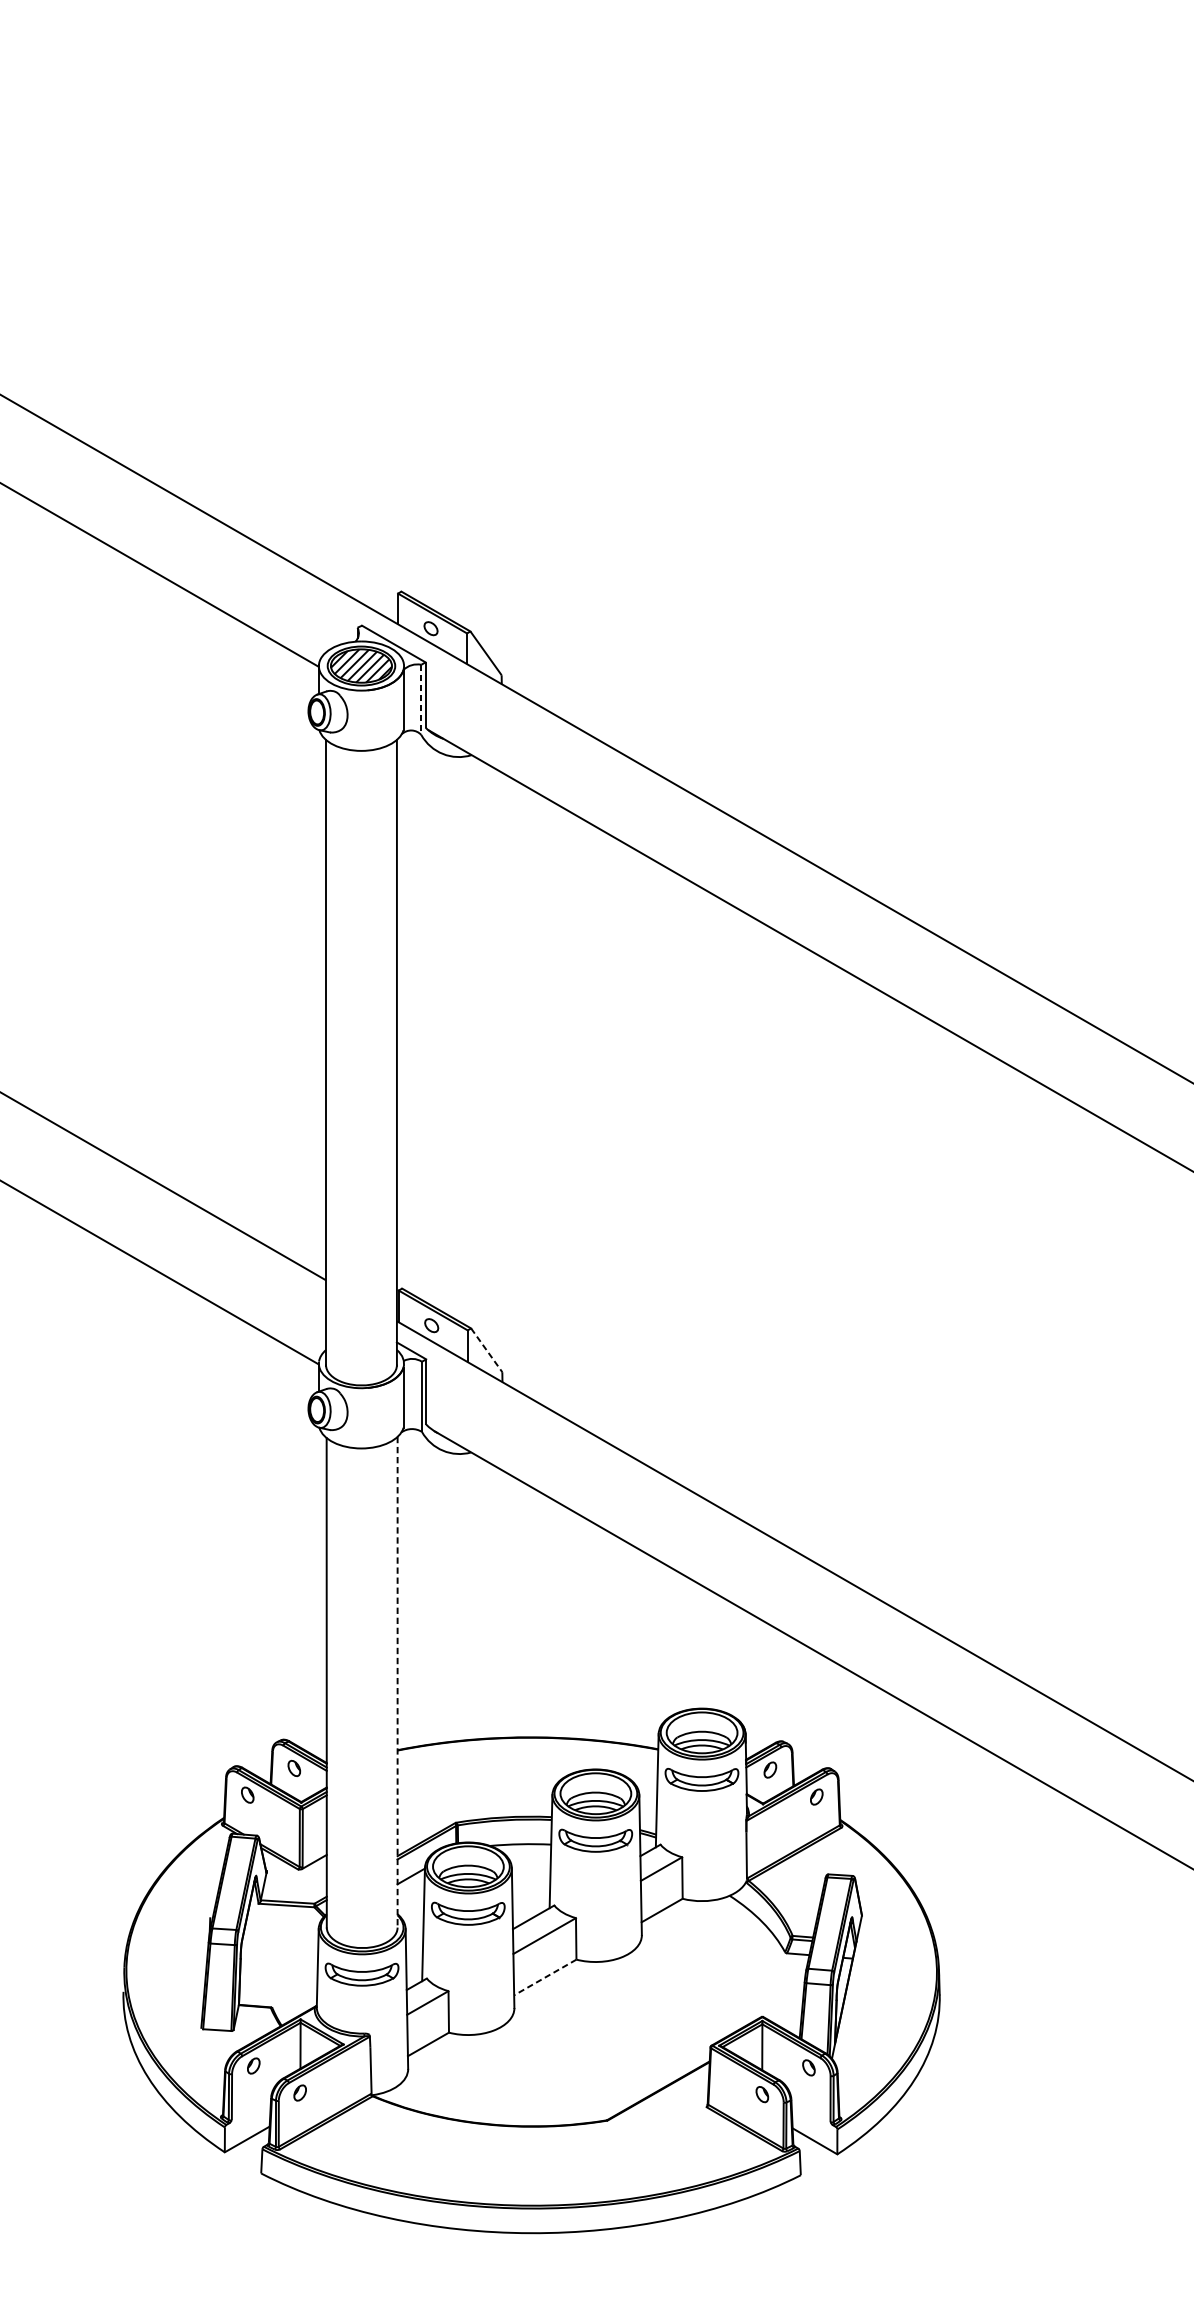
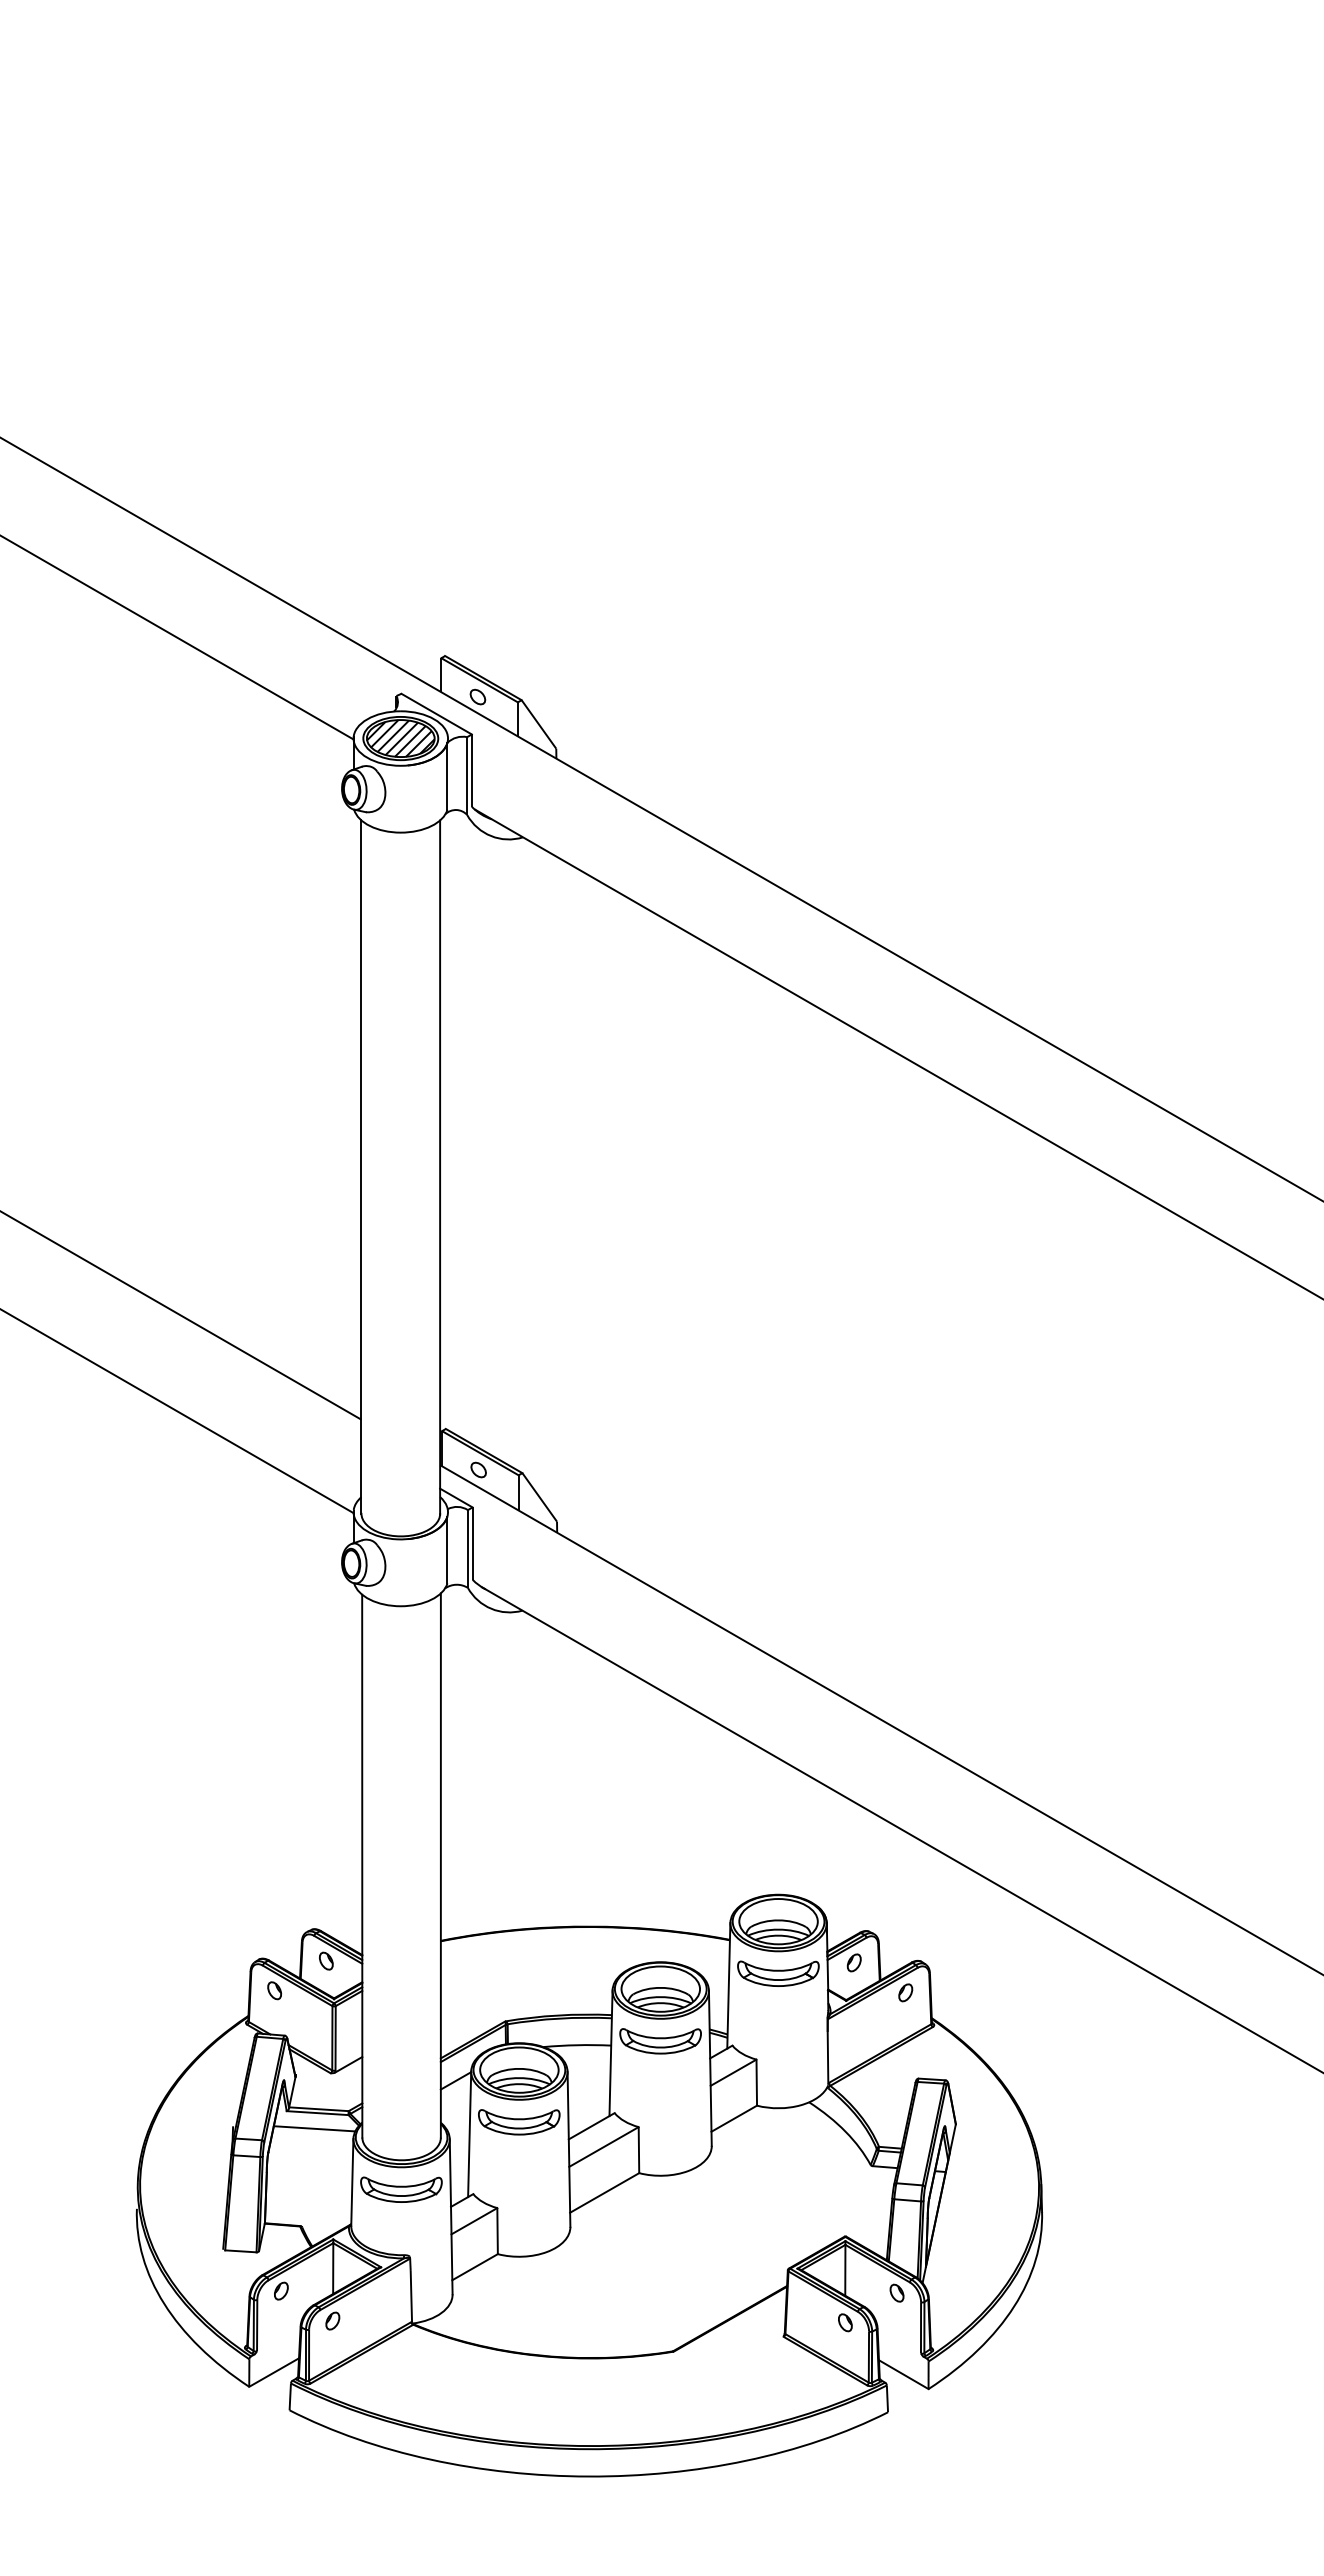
line: (421, 700) -> (467, 776), dashed -> solid
line: (486, 1350) -> (539, 1497), dashed -> solid
line: (397, 1683) -> (440, 1866), dashed -> solid
line: (283, 1919) -> (314, 2128), added
line: (545, 1977) -> (604, 2192), dashed -> solid

